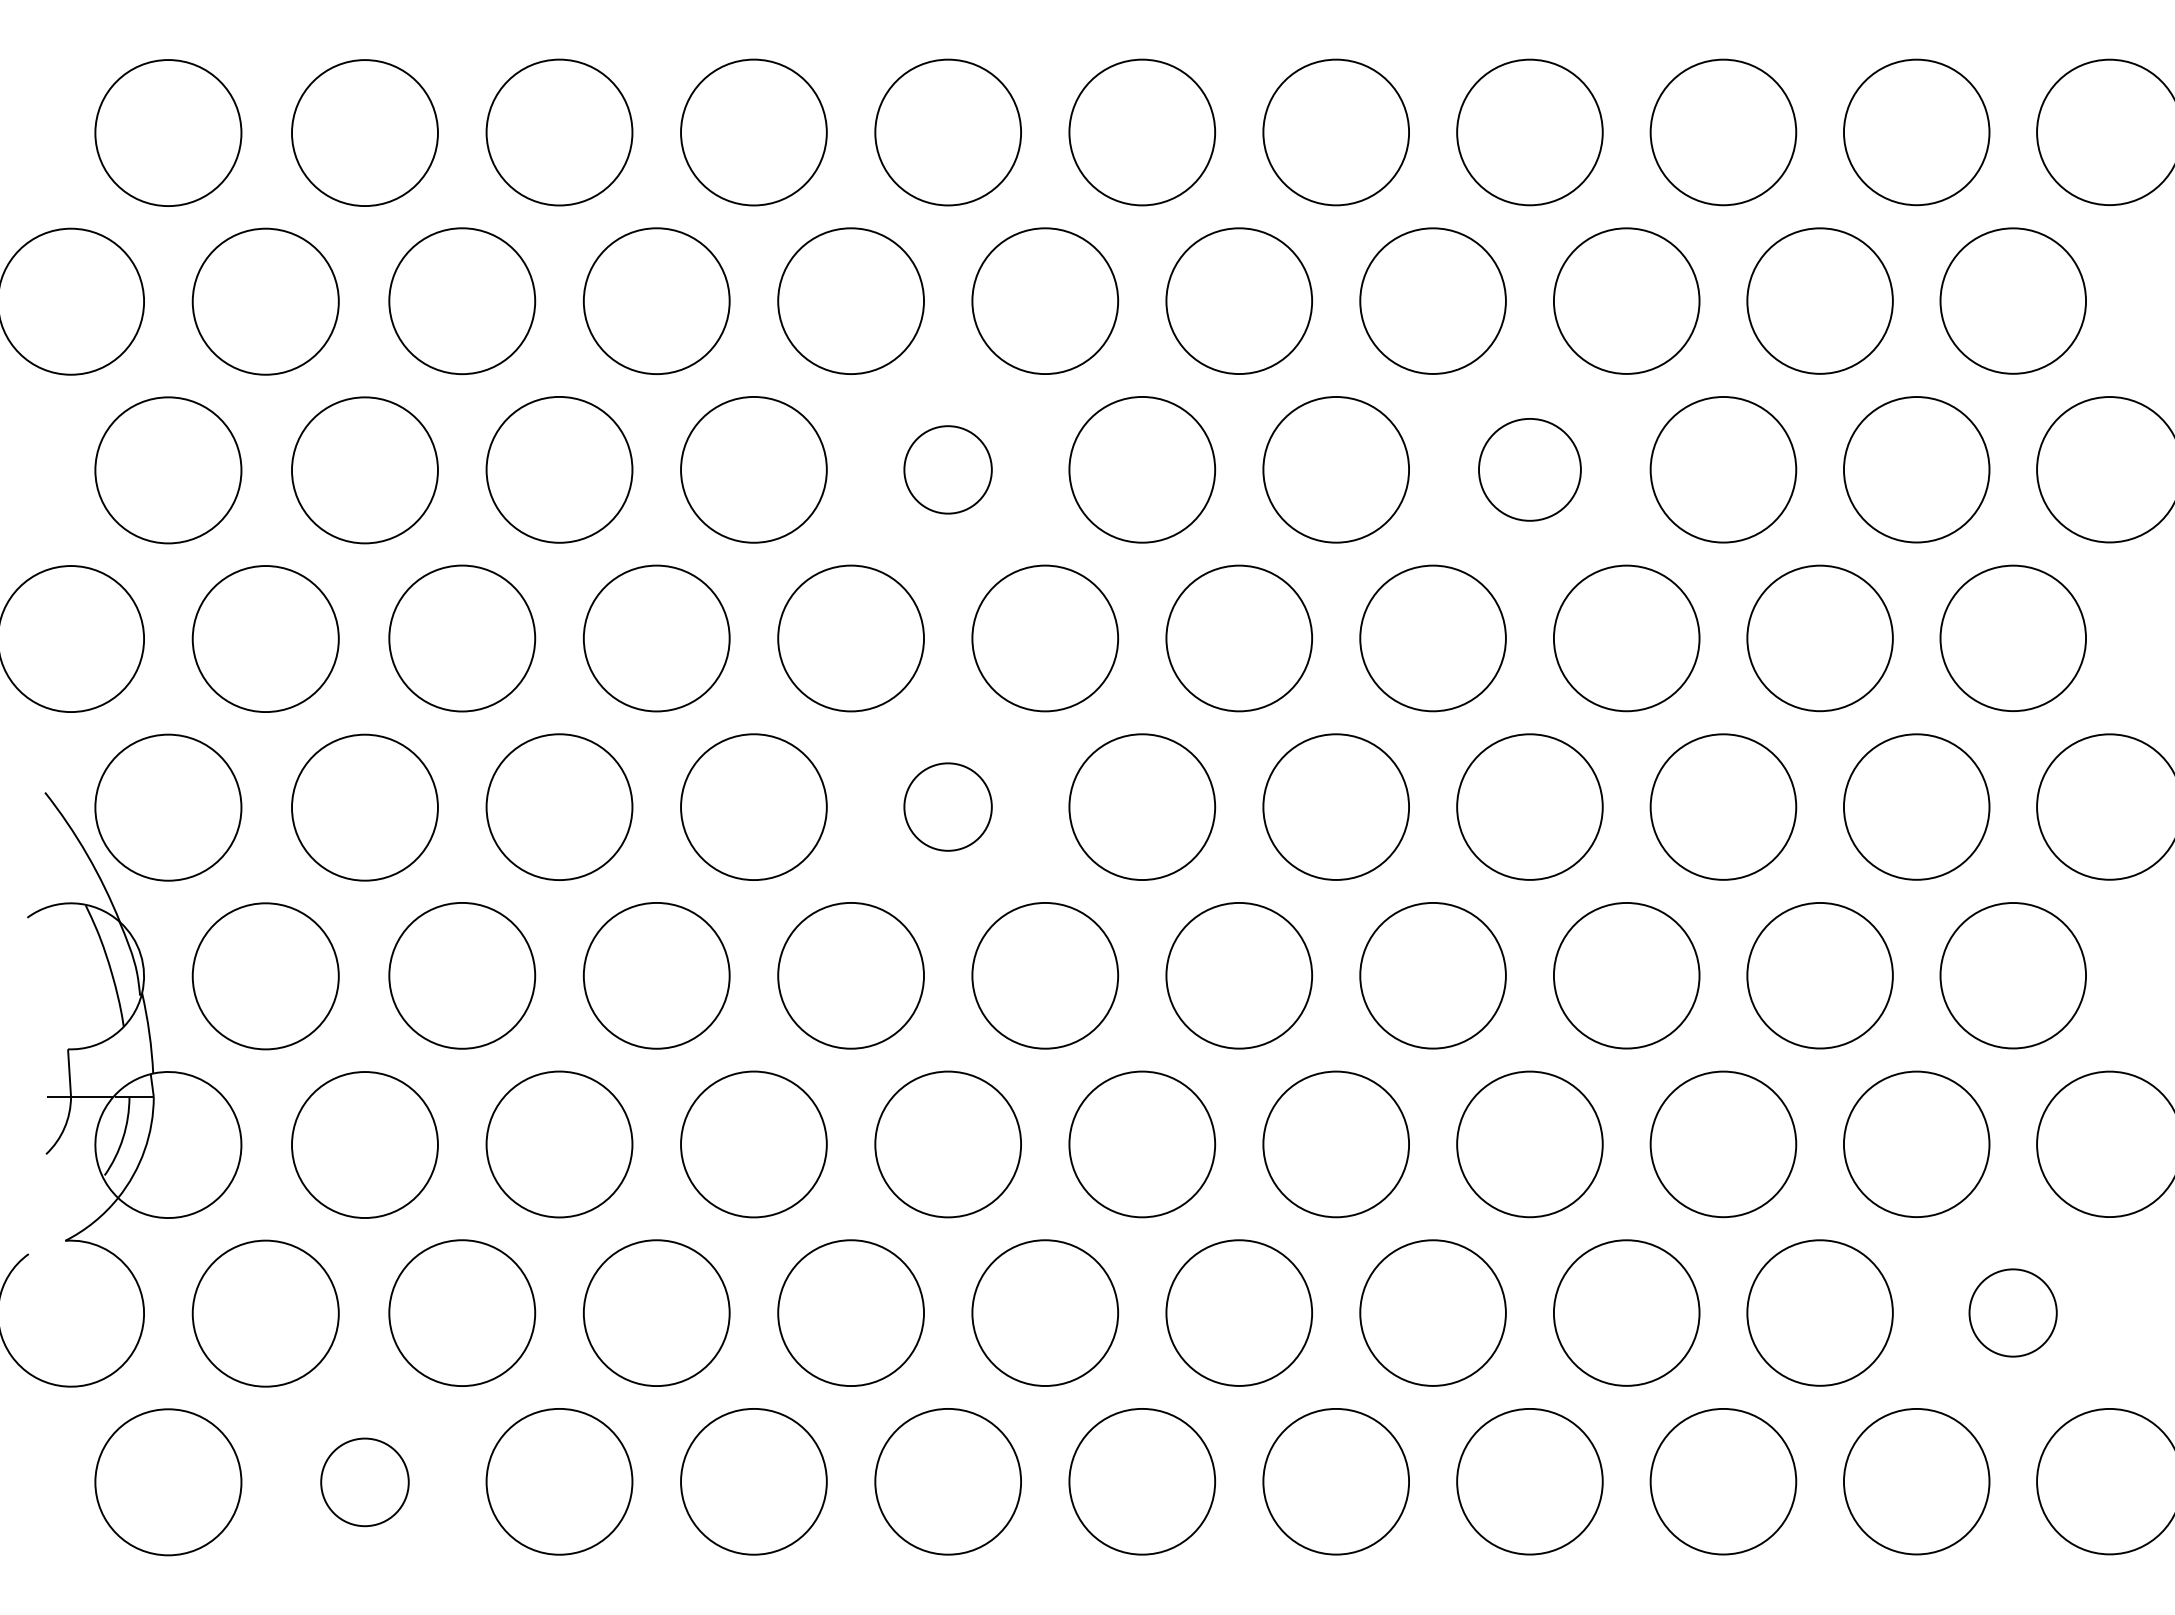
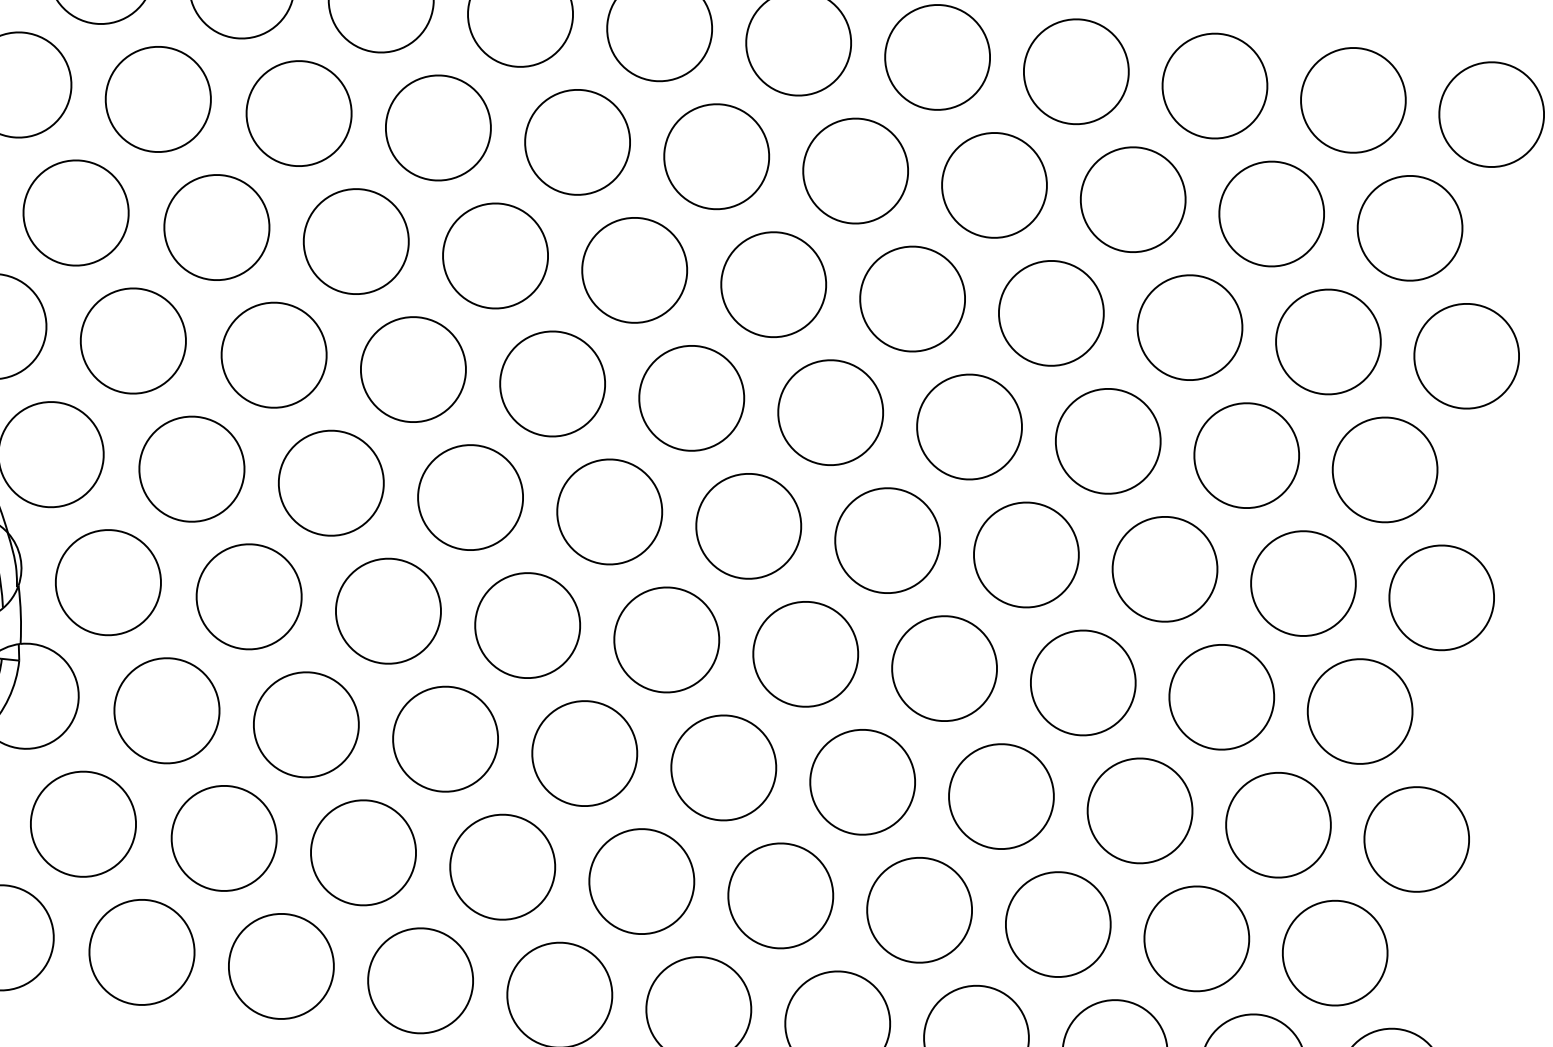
part: (947, 469) -> (634, 270), size x1.67
part: (1529, 469) -> (1051, 313), size x1.43
part: (947, 806) -> (609, 511), size x1.67
part: (2012, 1312) -> (1334, 952), size x1.67
part: (364, 1482) -> (141, 952), size x1.67

